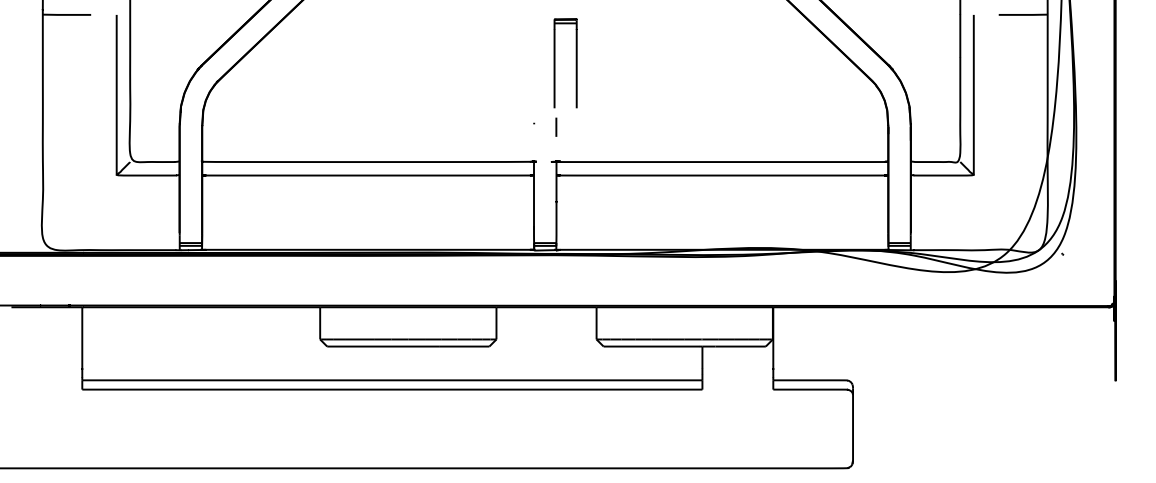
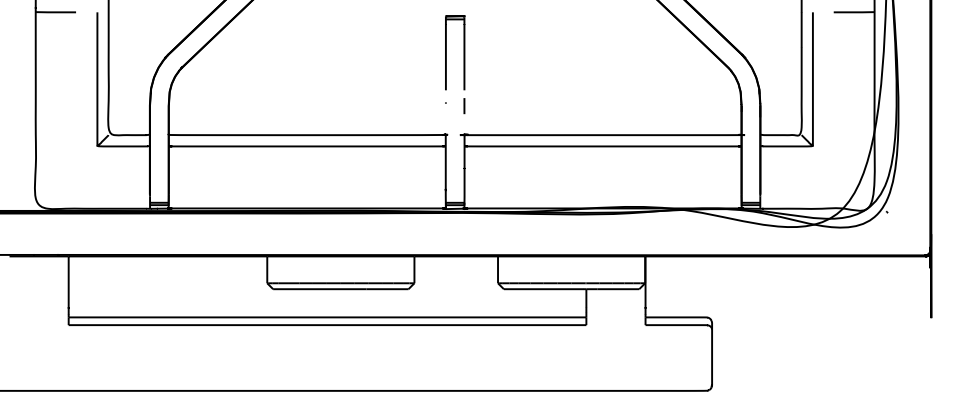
part: (575, 63) -> (463, 52), moved

